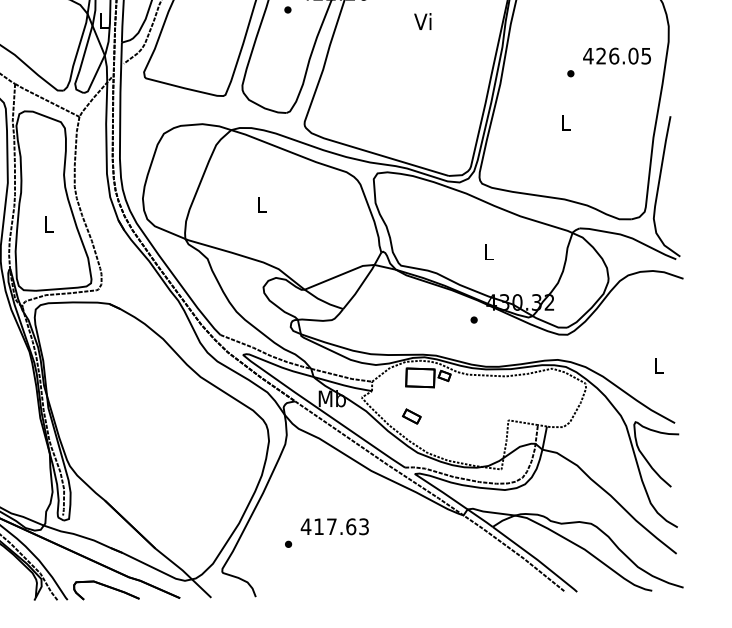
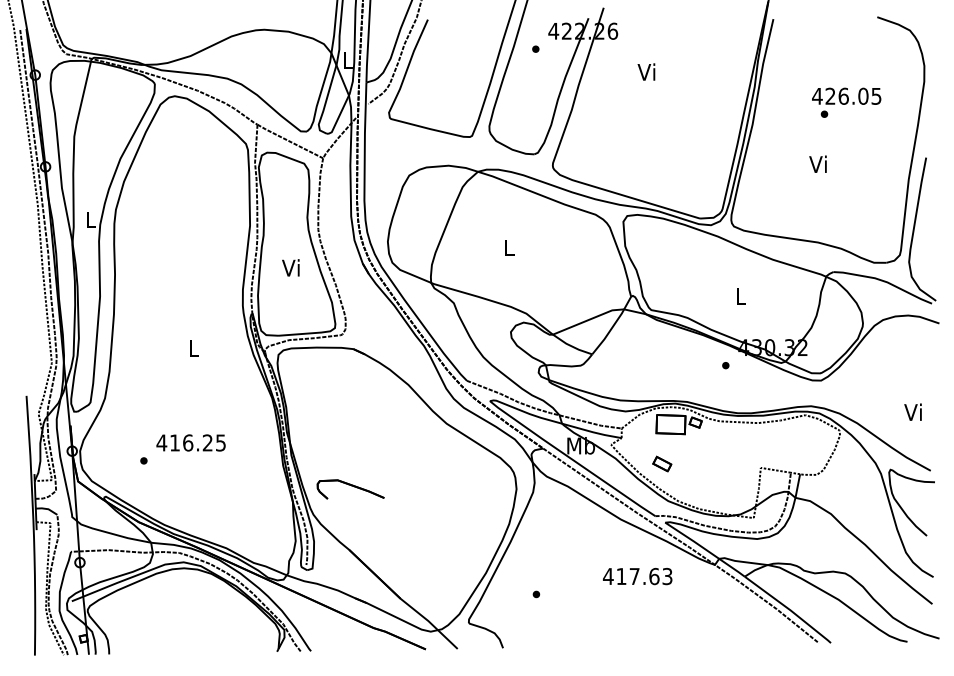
text: (422, 21) -> (646, 71), moved
text: (616, 55) -> (846, 95), moved
text: (563, 121) -> (817, 163), L -> Vi
text: (47, 223) -> (290, 267), L -> Vi
text: (657, 365) -> (912, 411), L -> Vi
text: (334, 526) -> (637, 576), moved
part: (106, 590) -> (350, 489), moved

